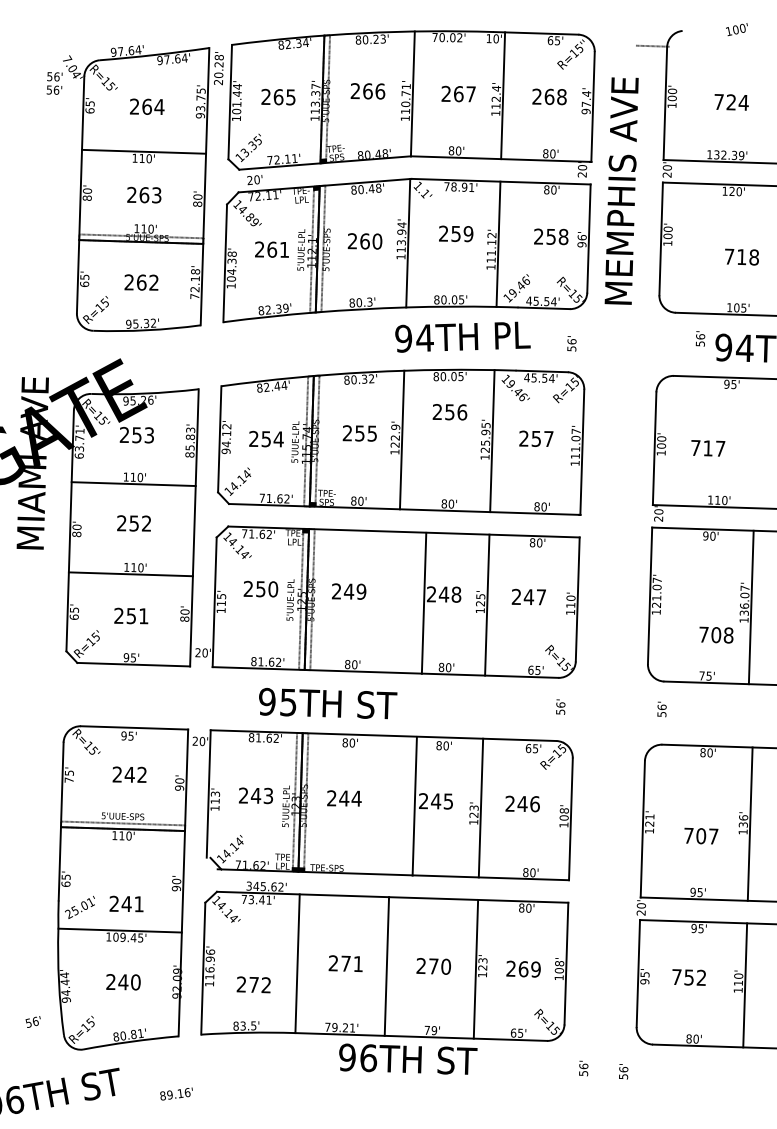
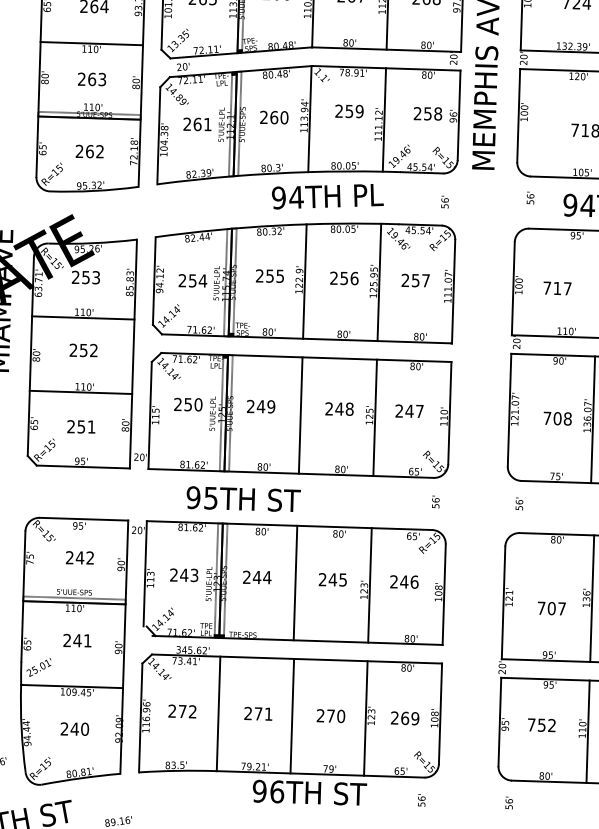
text: (462, 336) -> (327, 196), moved
text: (700, 338) -> (530, 197), moved
text: (449, 412) -> (343, 278), moved
line: (423, 602) -> (300, 414), moved
text: (716, 634) -> (557, 418), moved
line: (414, 805) -> (295, 582), moved
text: (126, 903) -> (77, 640), moved
text: (253, 984) -> (182, 711), moved
text: (583, 1068) -> (421, 800), moved
text: (623, 1071) -> (509, 802), moved

